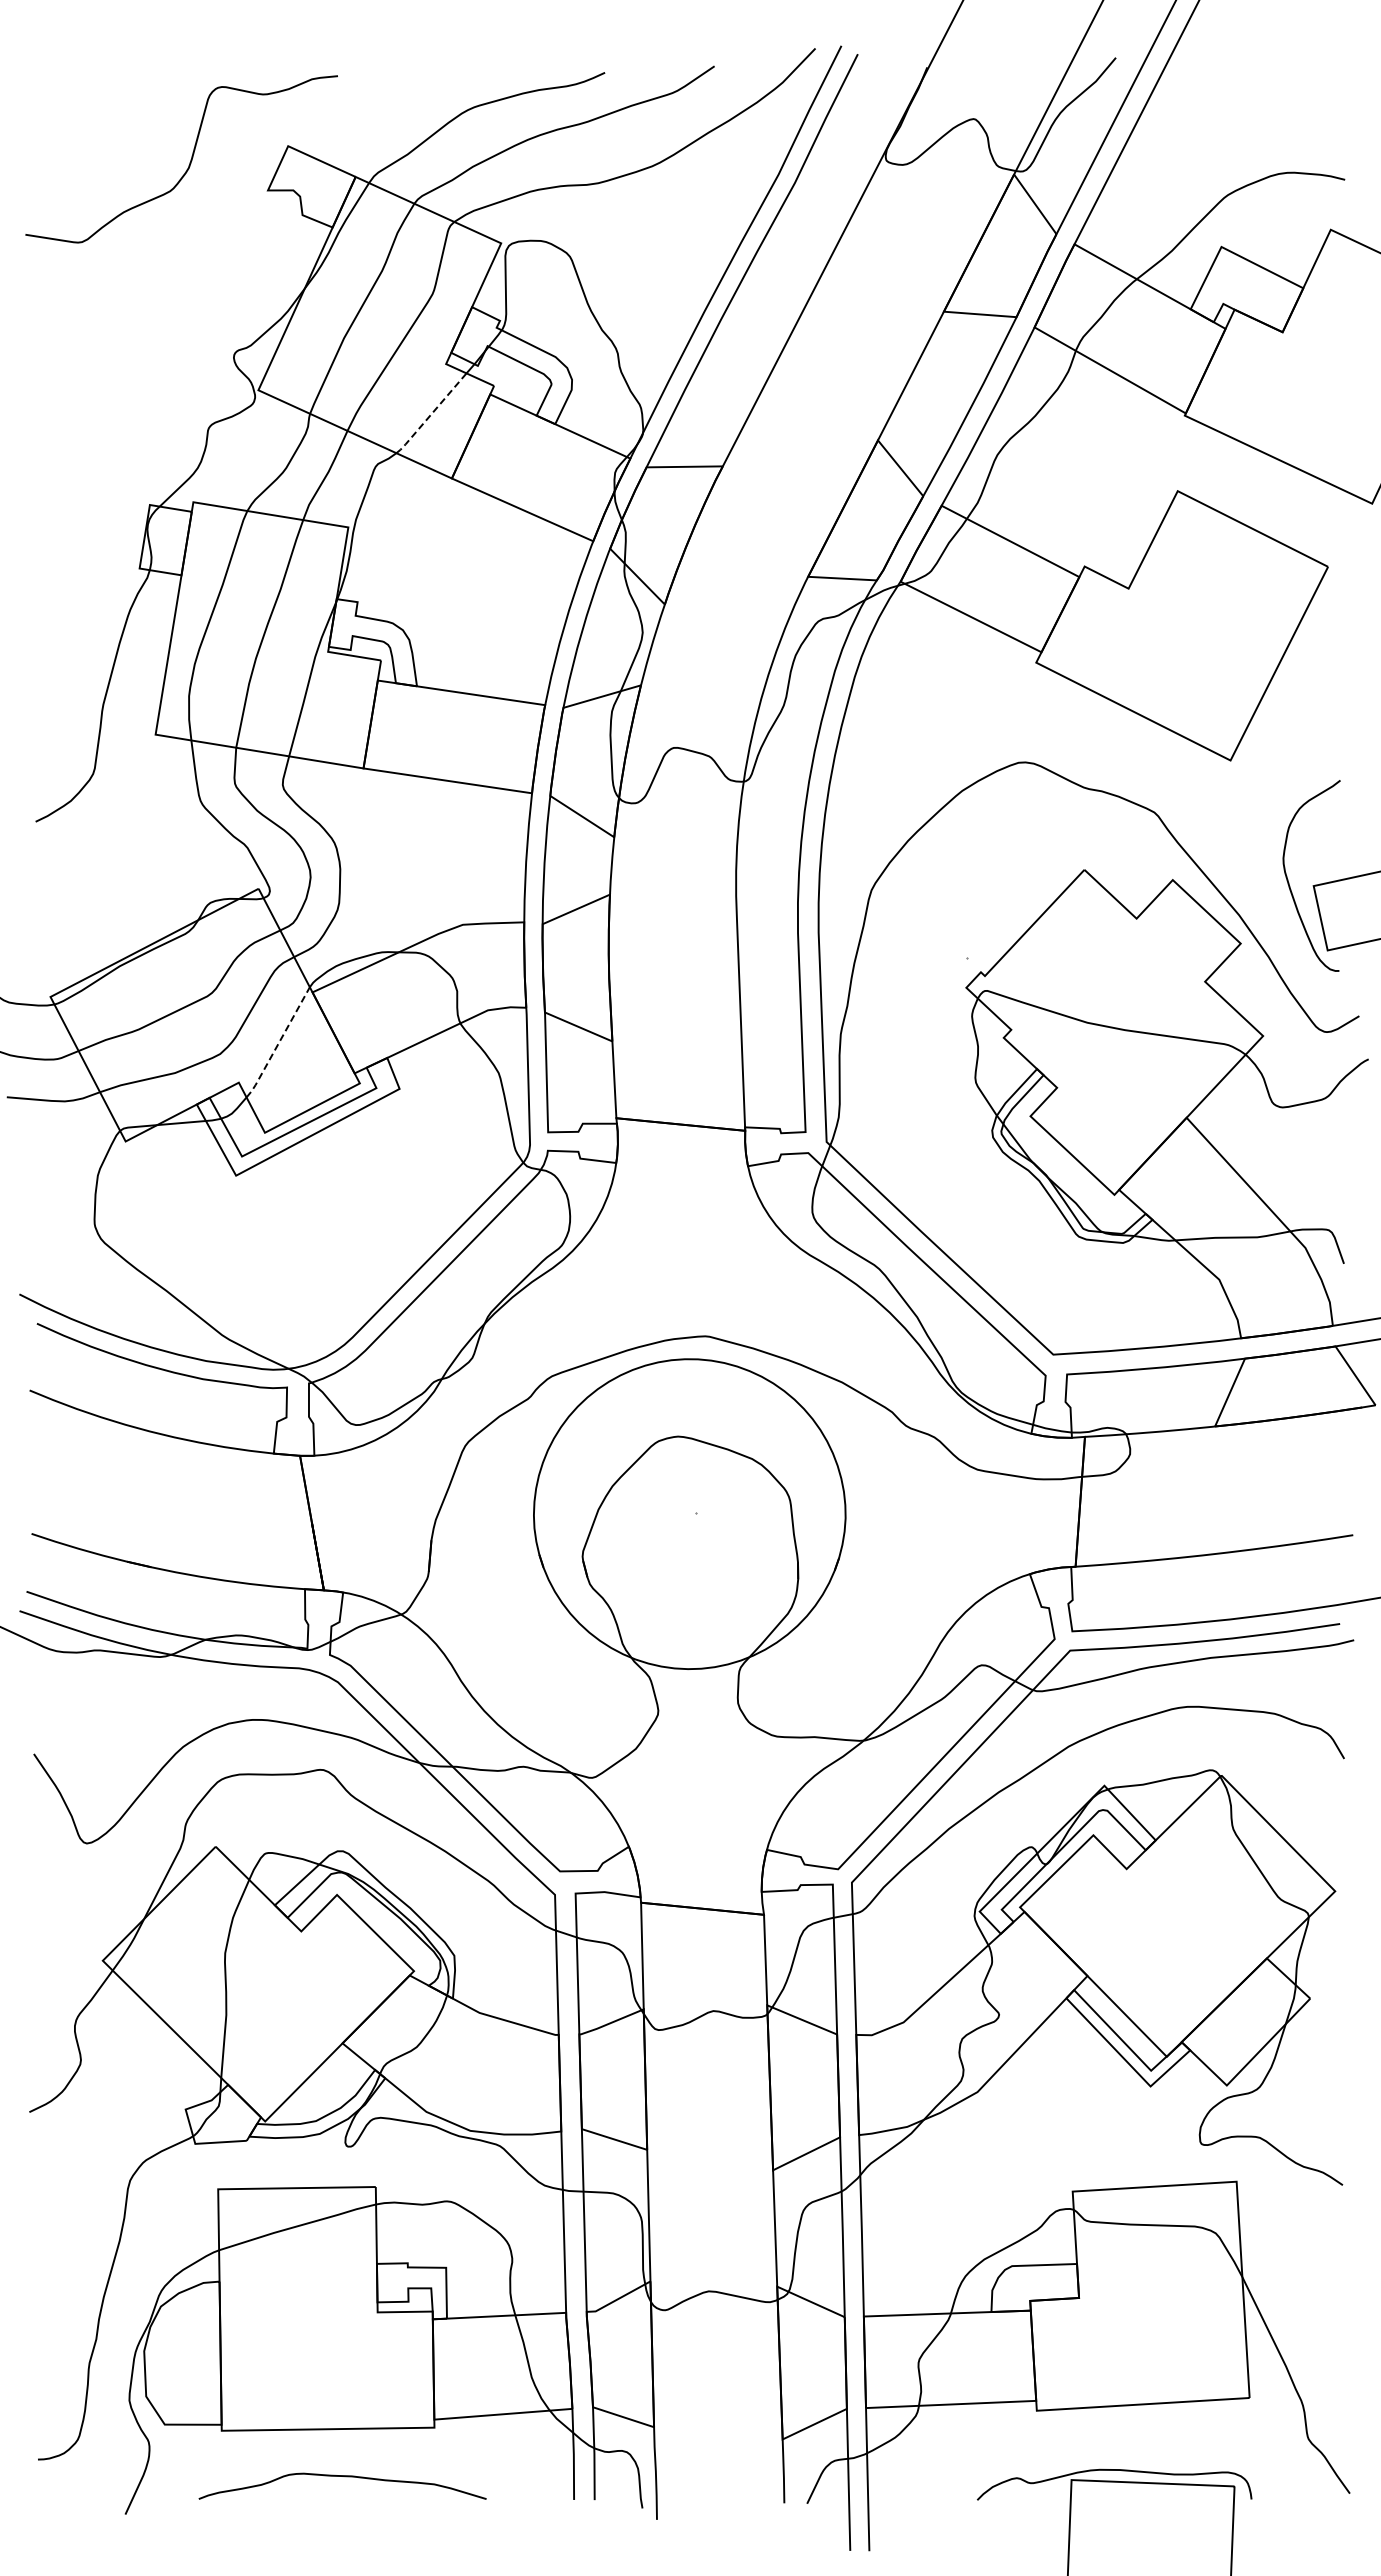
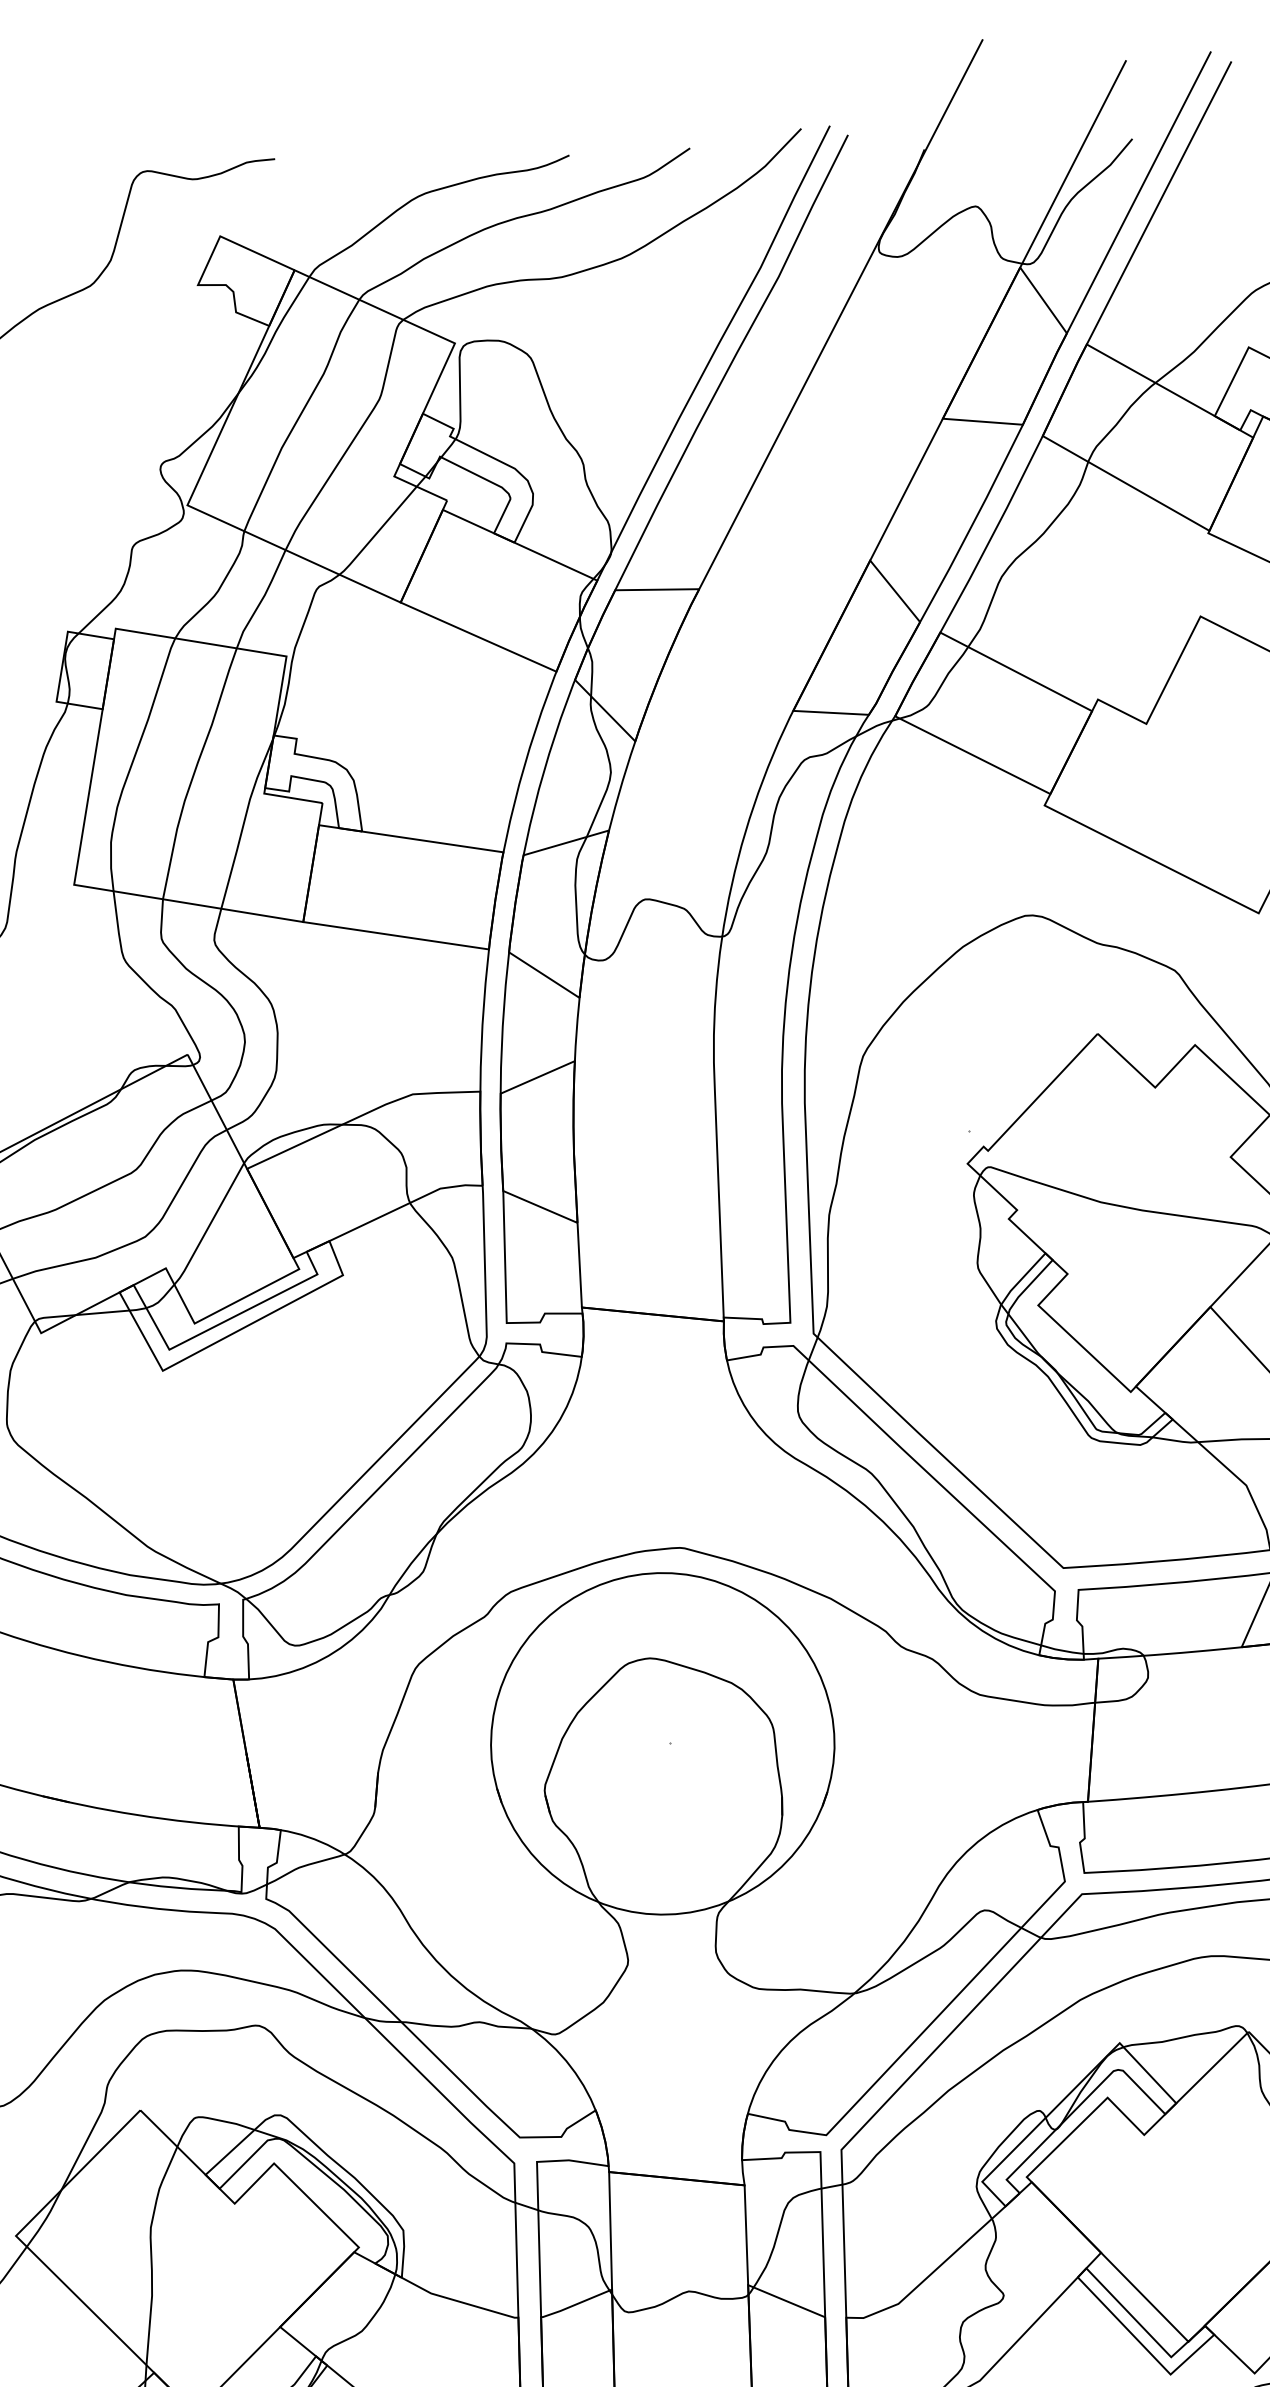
line: (430, 414) -> (377, 532), dashed -> solid
line: (278, 1044) -> (209, 1226), dashed -> solid

